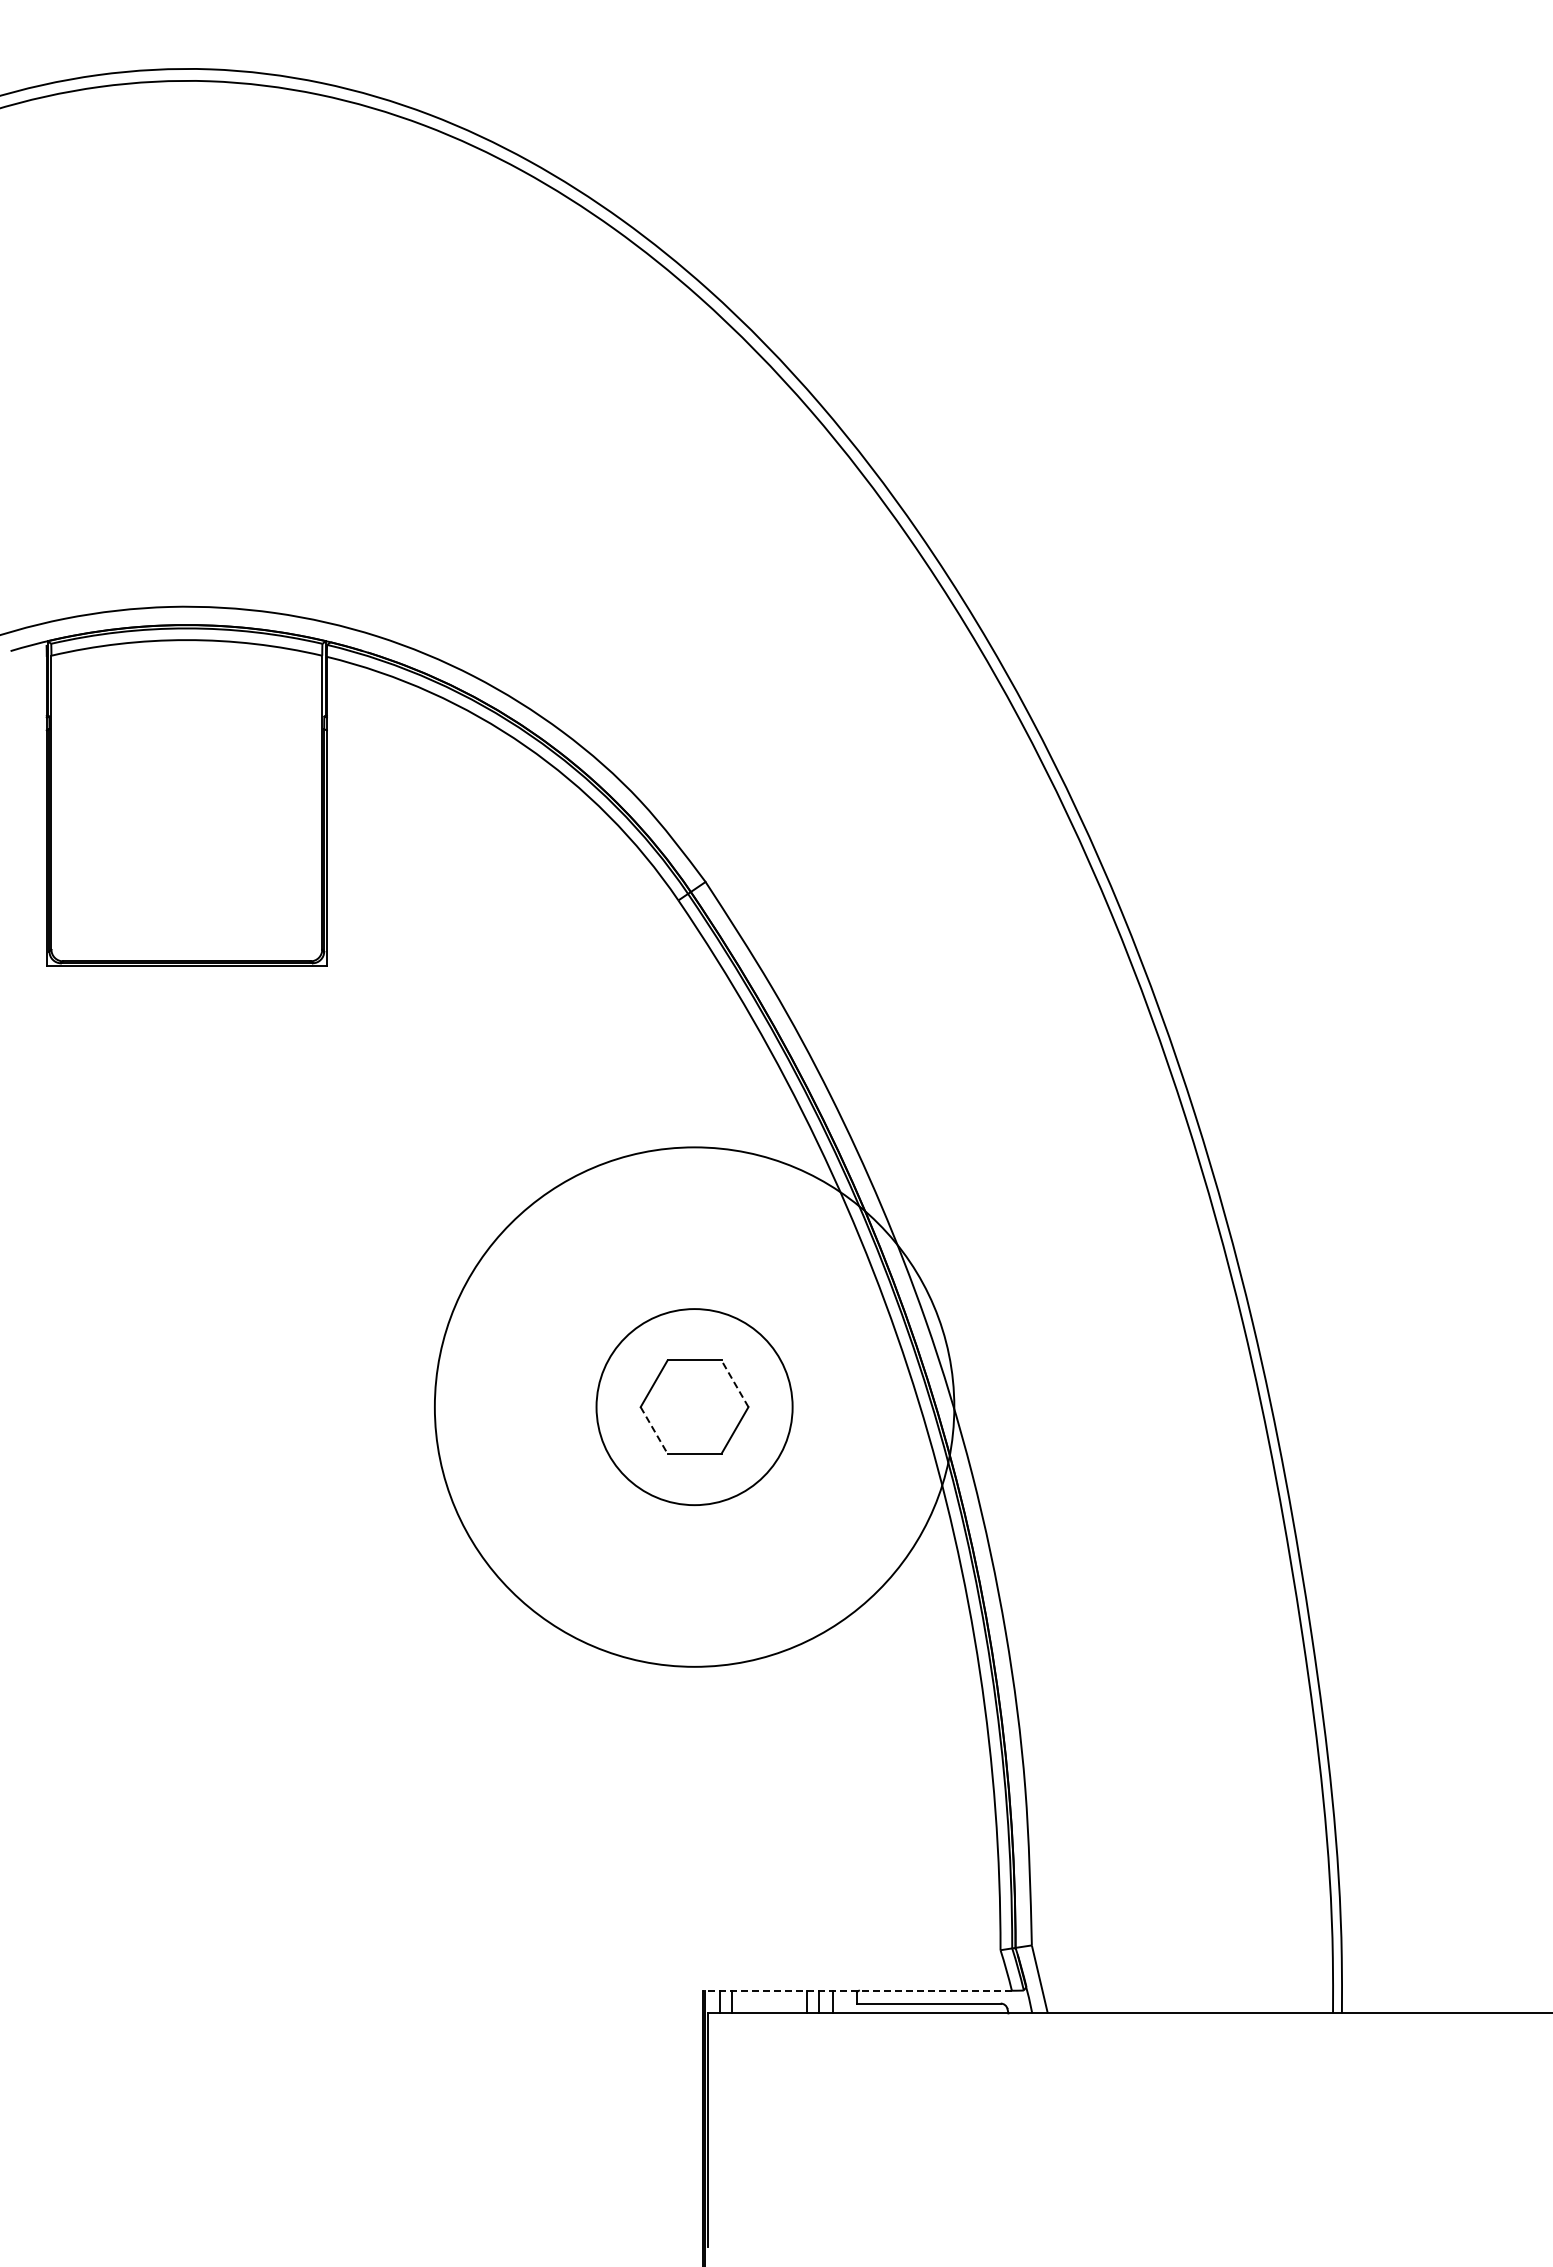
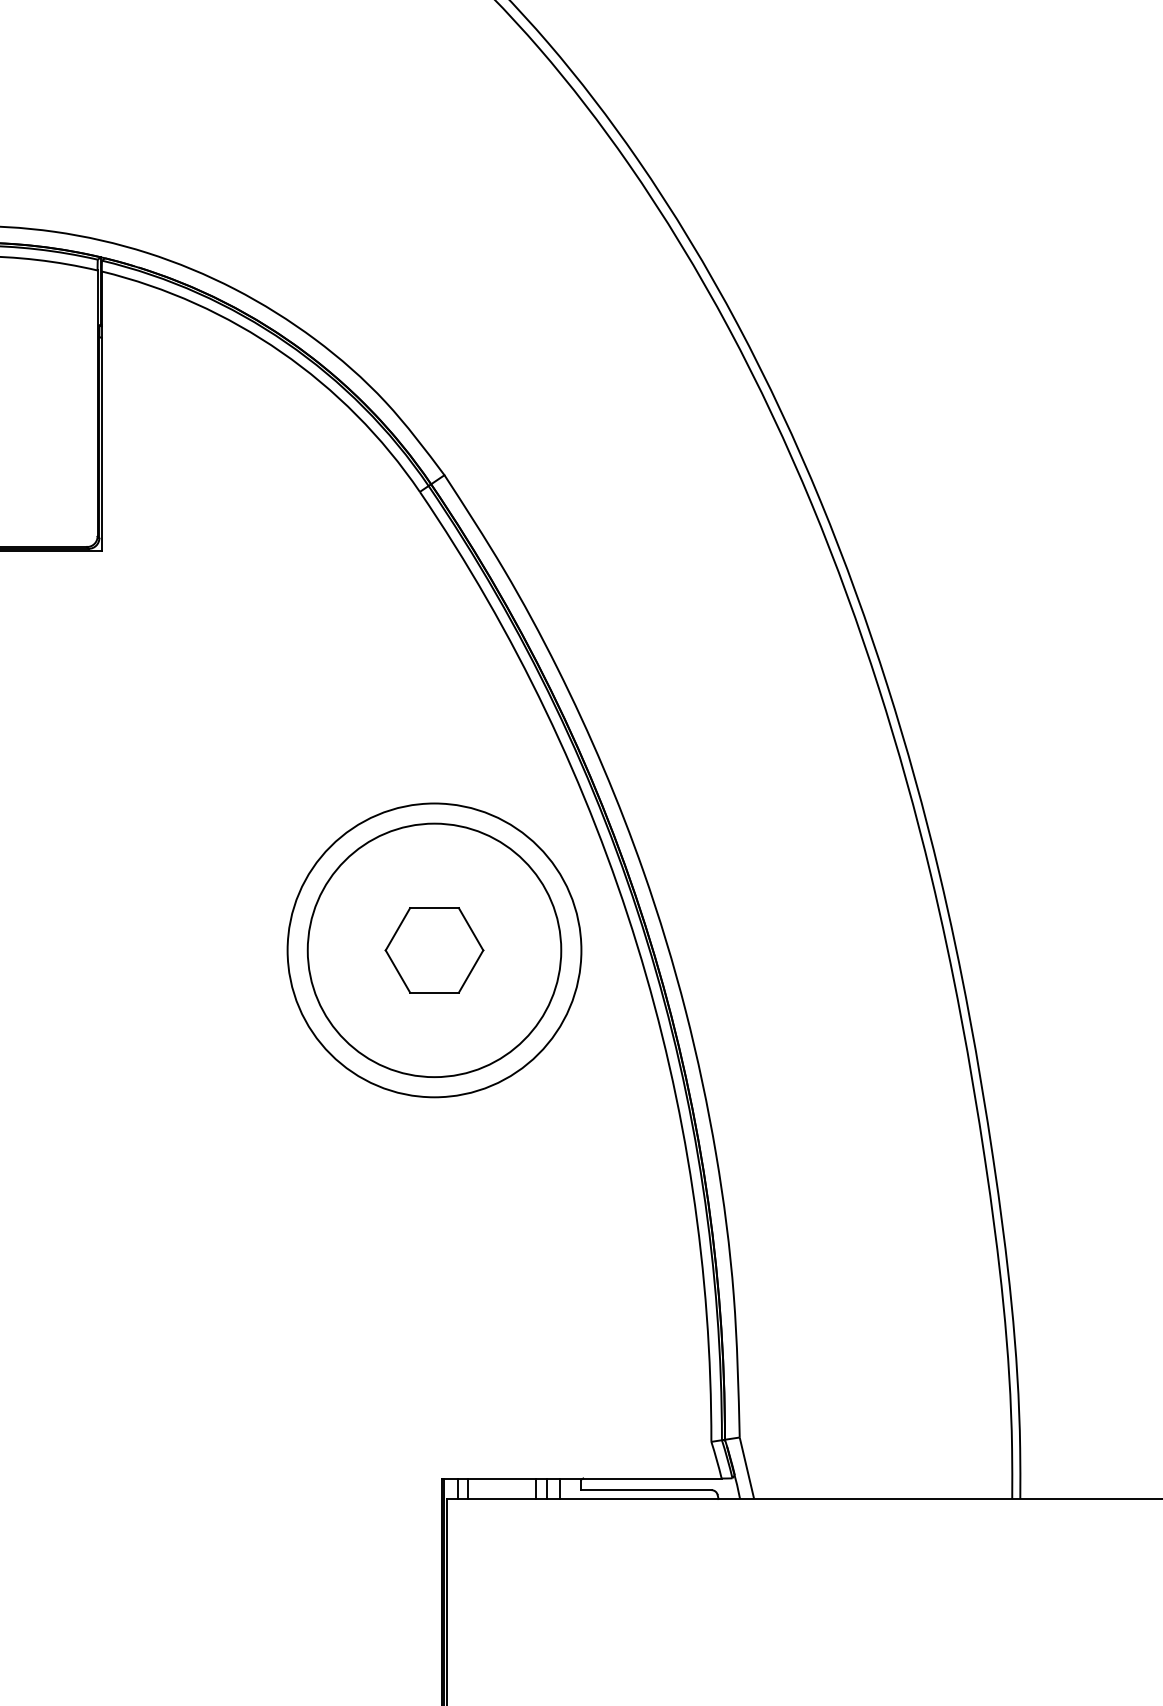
line: (735, 1383) -> (471, 929), dashed -> solid
circle: (694, 1406) -> (434, 949), size x0.62
circle: (694, 1407) -> (434, 950), size x1.43
line: (654, 1430) -> (398, 971), dashed -> solid
line: (857, 1990) -> (581, 1478), dashed -> solid

